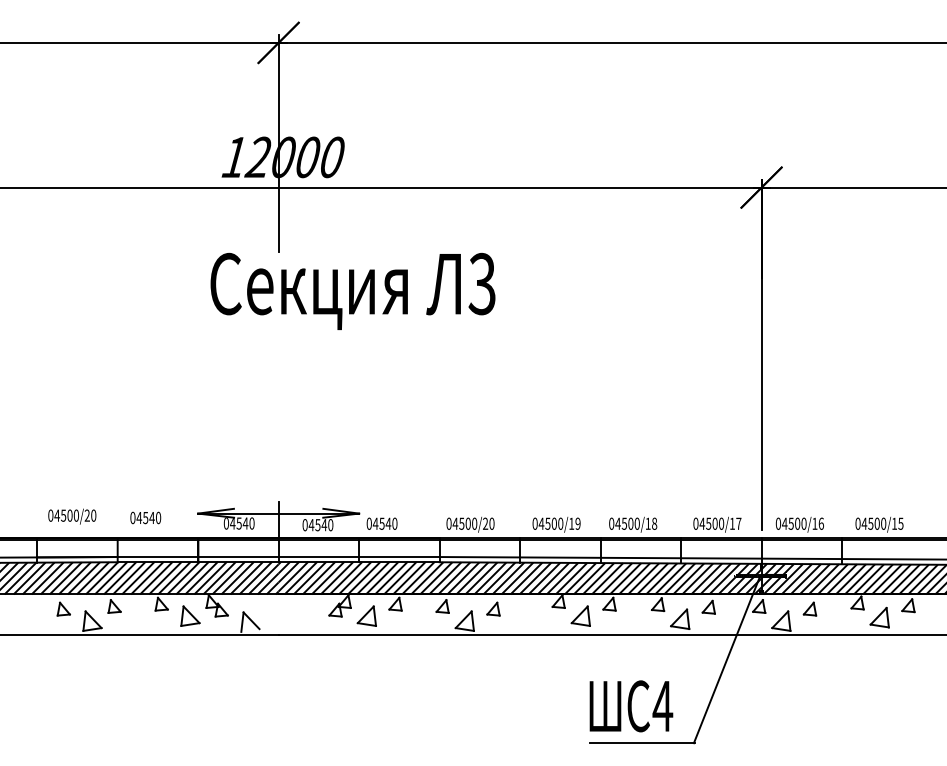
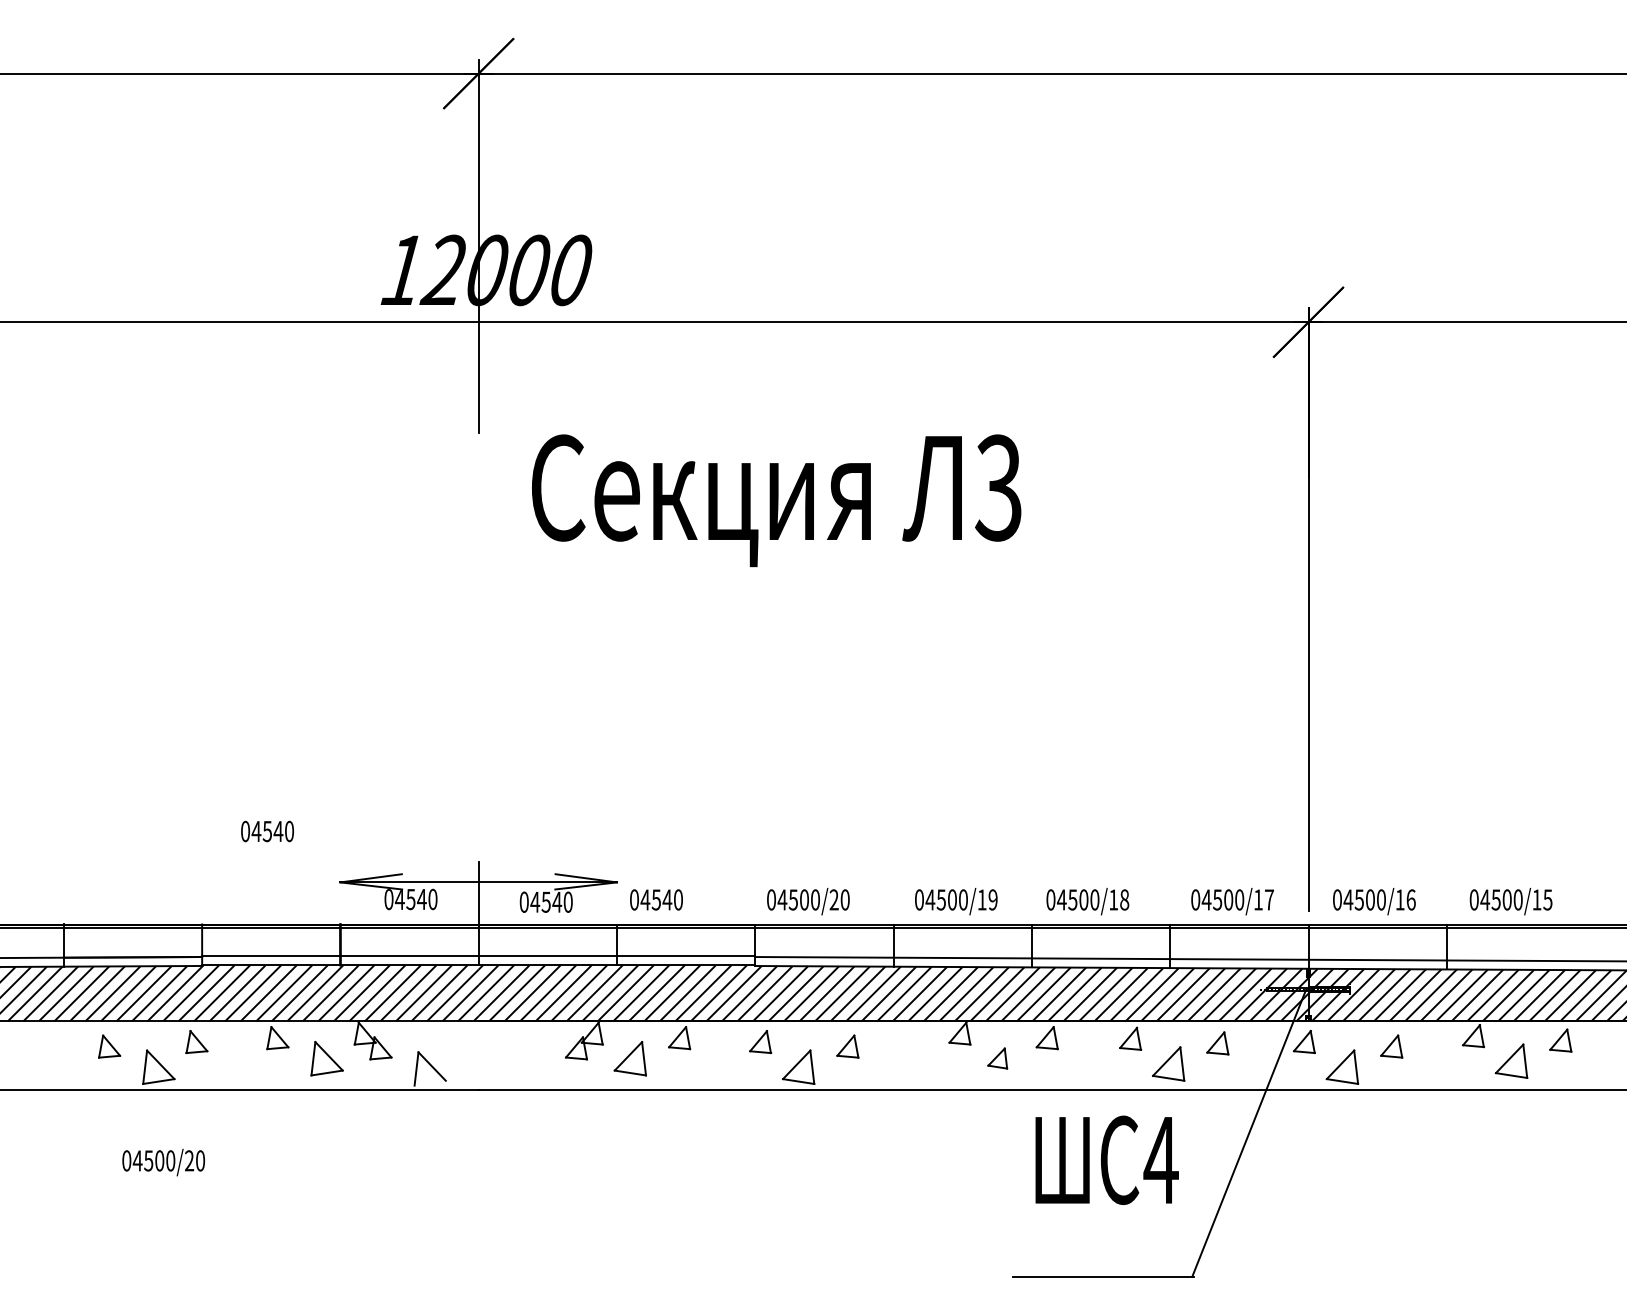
text: (352, 290) -> (775, 499), moved
text: (72, 516) -> (164, 1162), moved
text: (145, 517) -> (267, 830), moved
part: (580, 615) -> (997, 1057), size x0.6
text: (631, 706) -> (1107, 1160), moved

